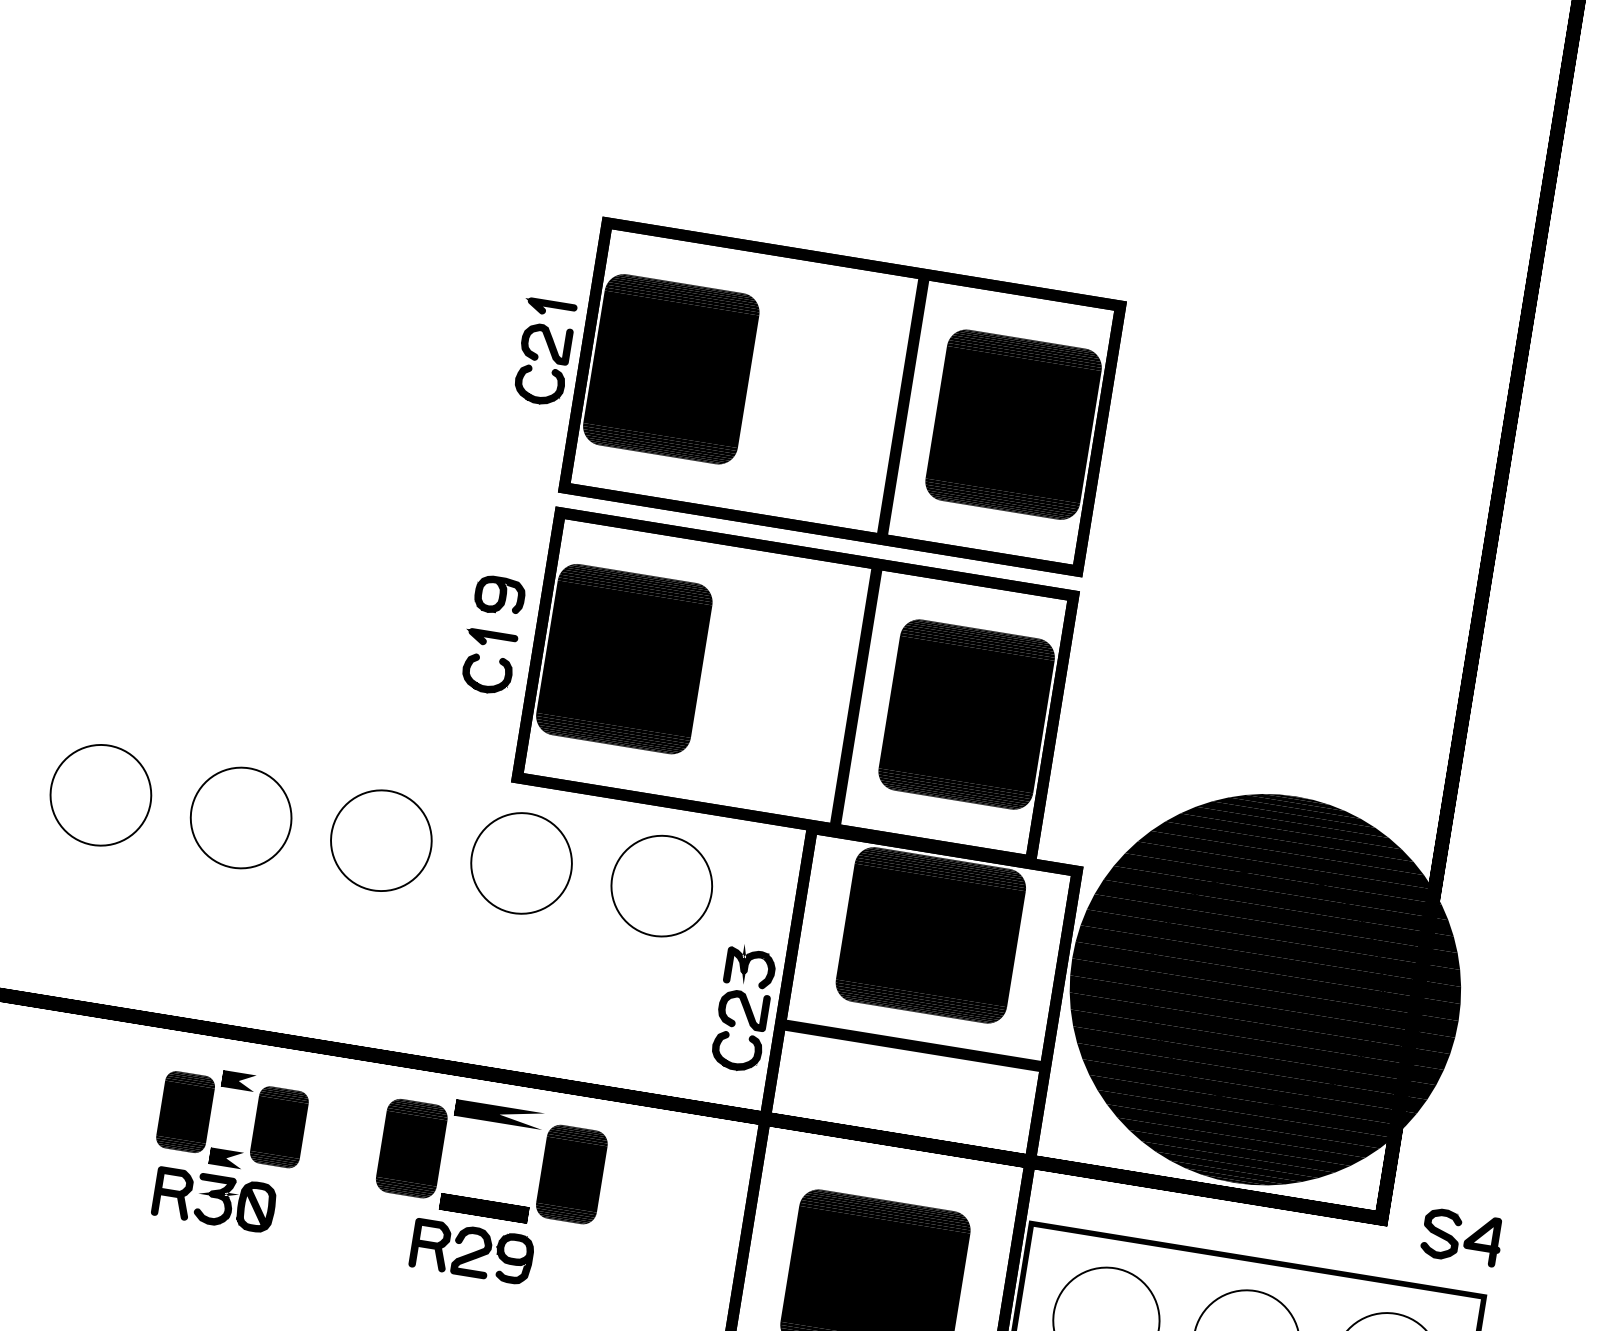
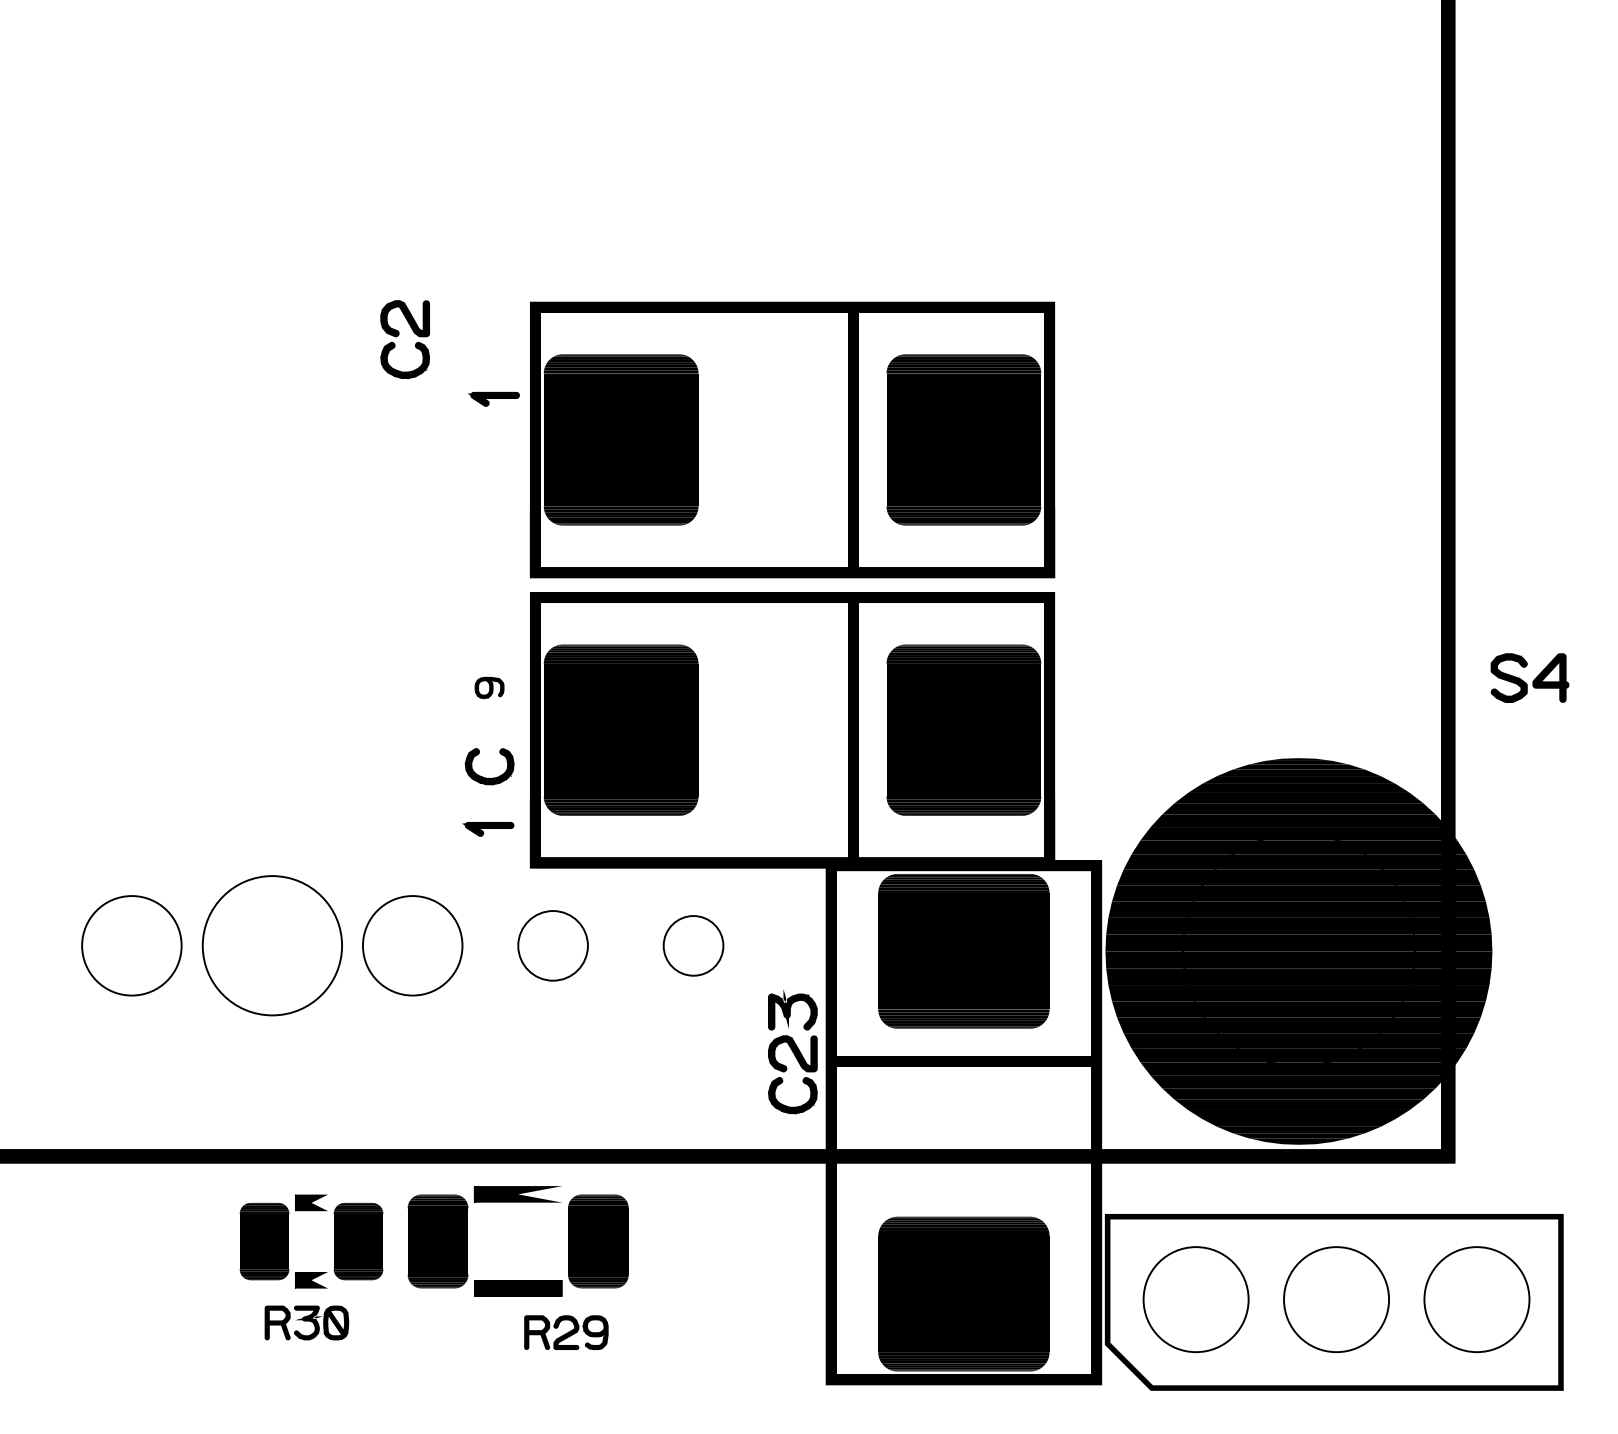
part: (536, 360) -> (398, 336), moved
part: (499, 595) -> (489, 687), size x0.6
part: (491, 638) -> (488, 829), moved
part: (240, 817) -> (271, 945), size x1.4
part: (520, 863) -> (552, 945), size x0.7
part: (661, 885) -> (693, 945), size x0.6
part: (497, 1122) -> (517, 1202), moved
part: (214, 1199) -> (306, 1322), size x0.7
part: (1461, 1236) -> (1529, 677), moved
part: (472, 1251) -> (566, 1332), size x0.7

